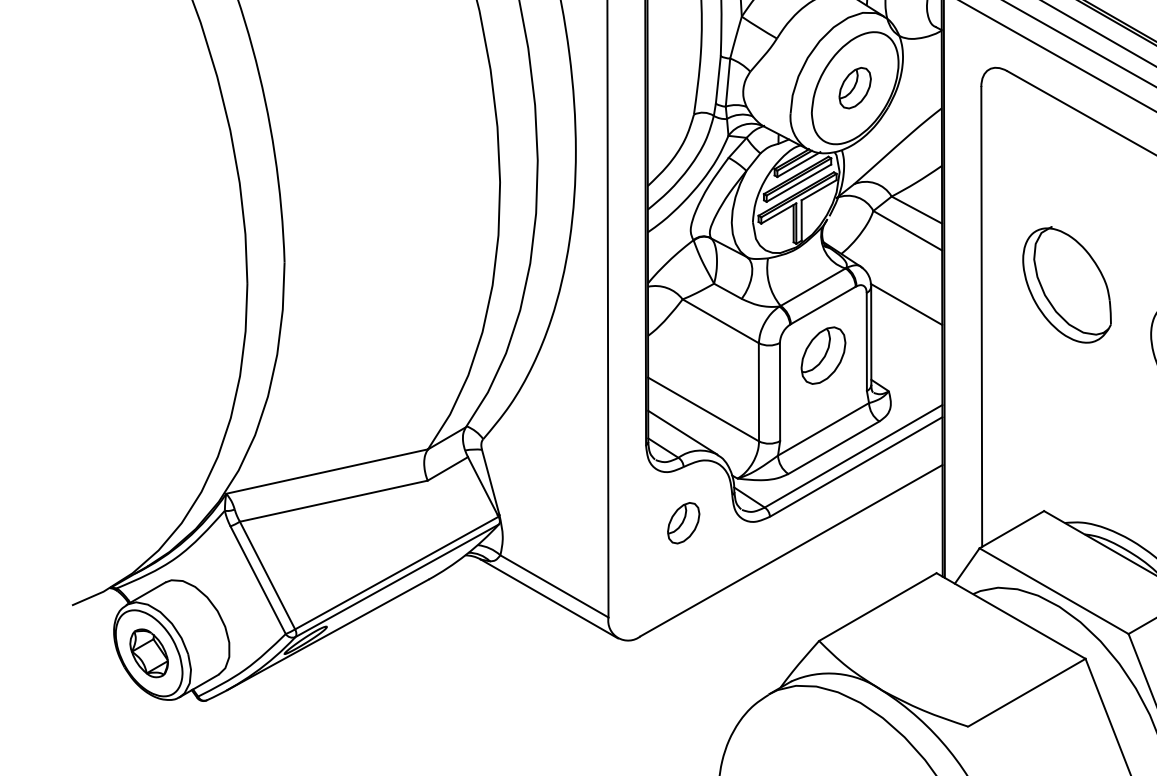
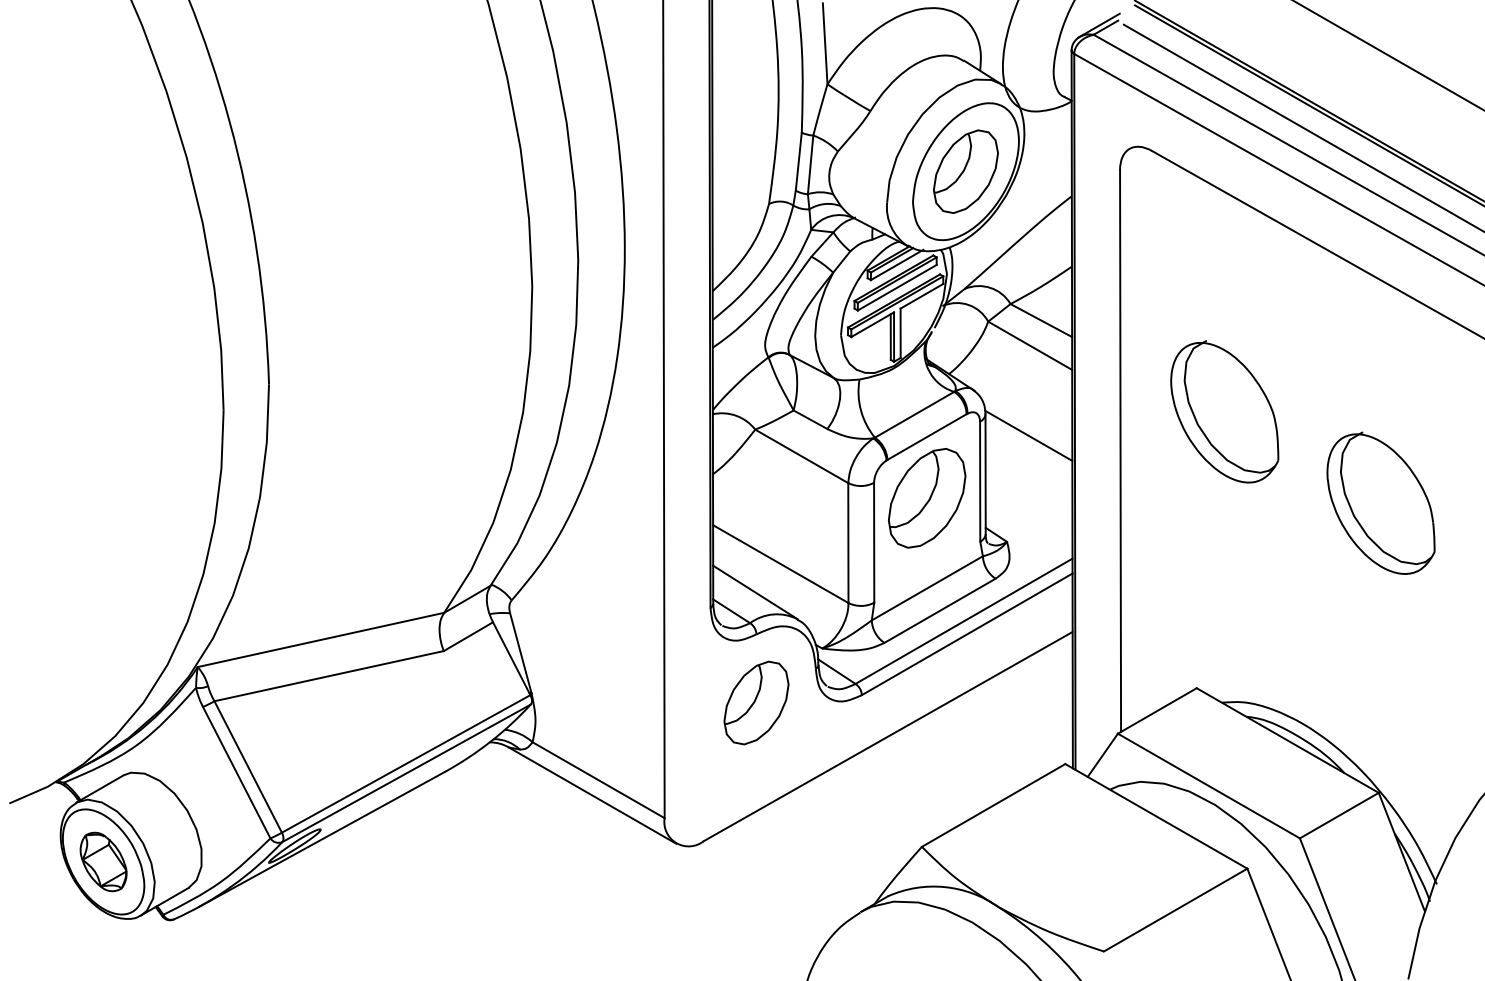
part: (854, 88) -> (965, 171), size x1.67
part: (823, 355) -> (927, 498), size x1.43
part: (683, 522) -> (756, 702), size x1.67

